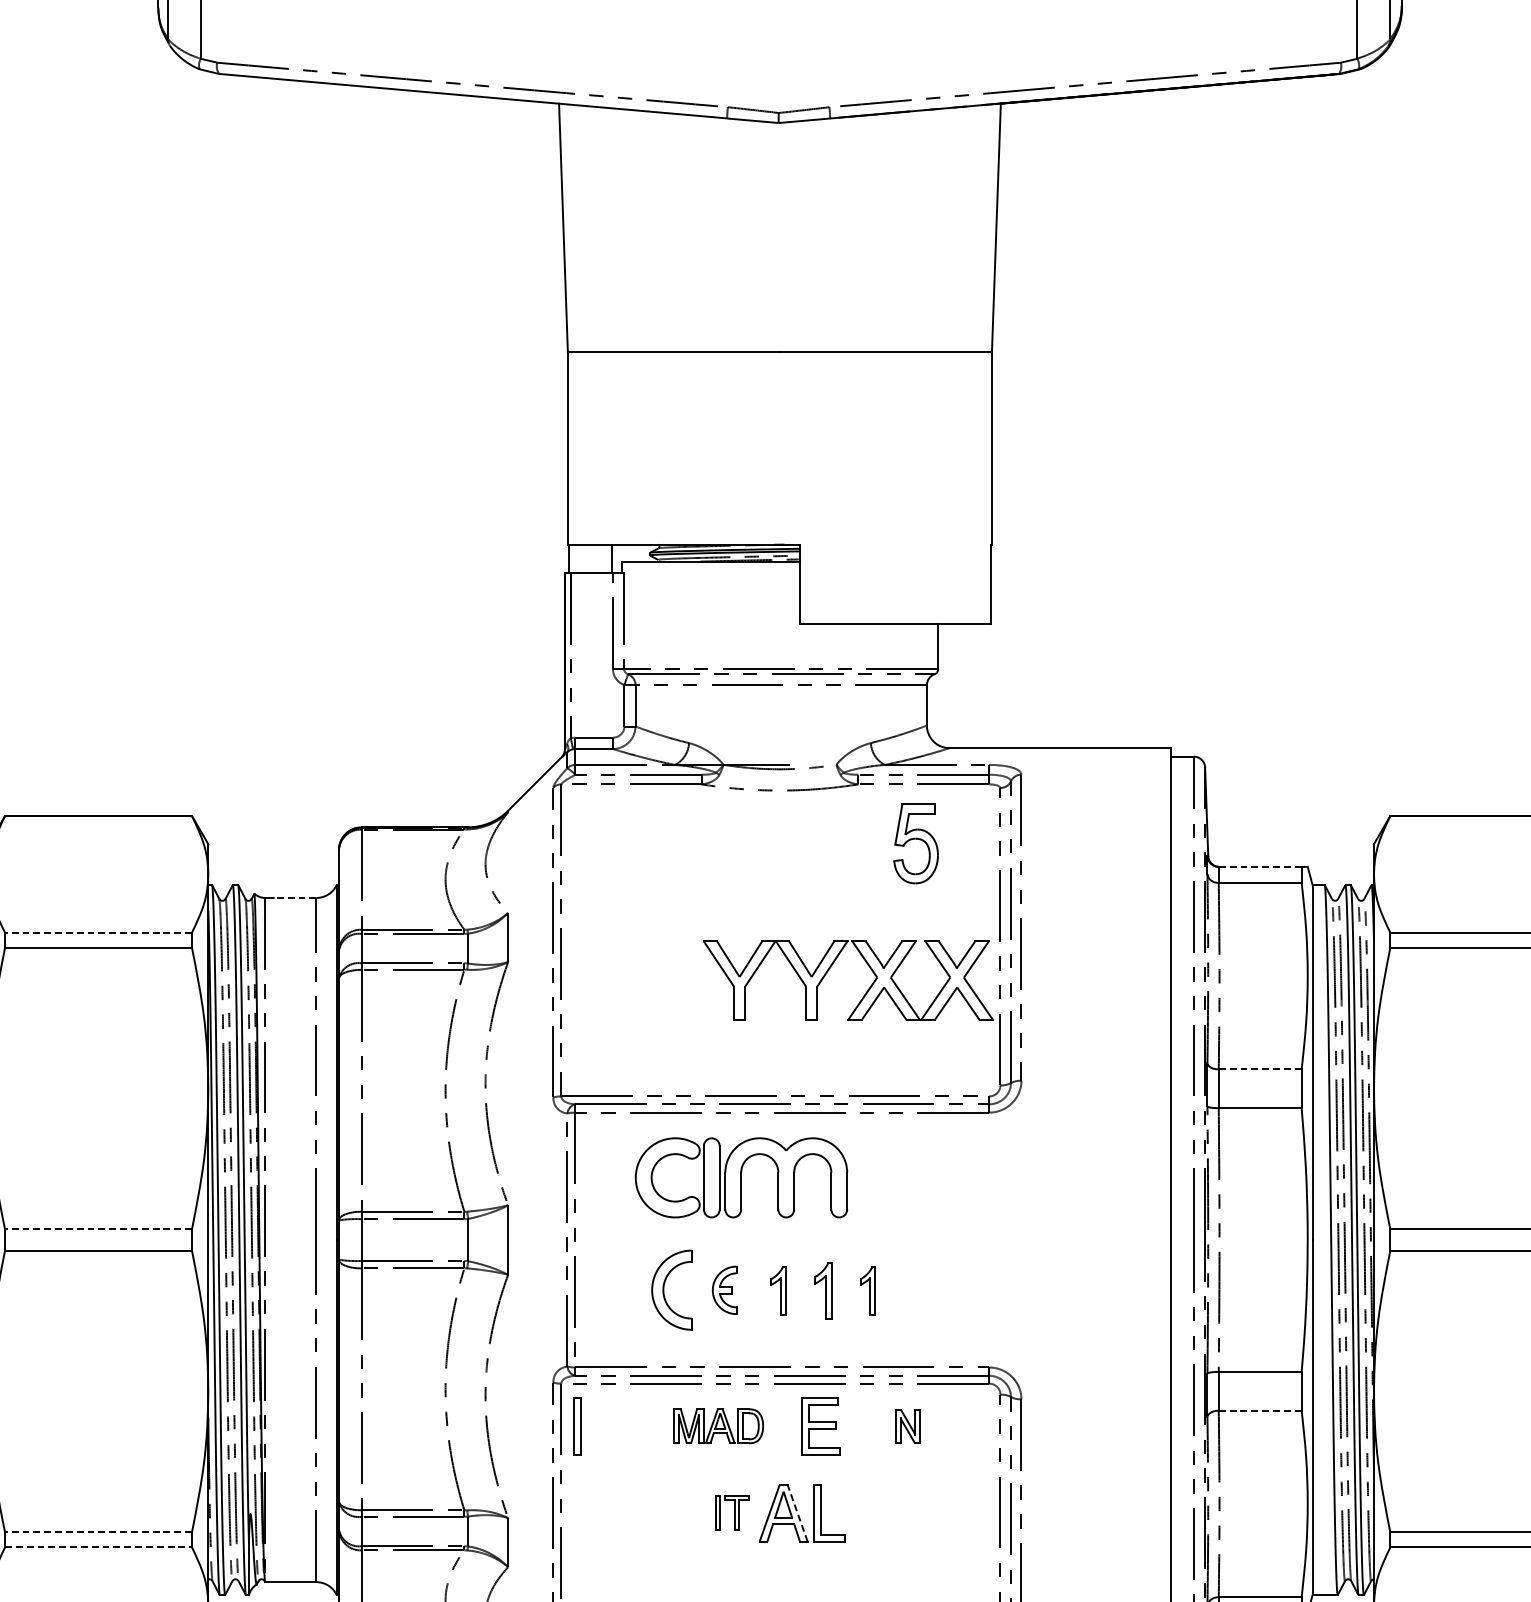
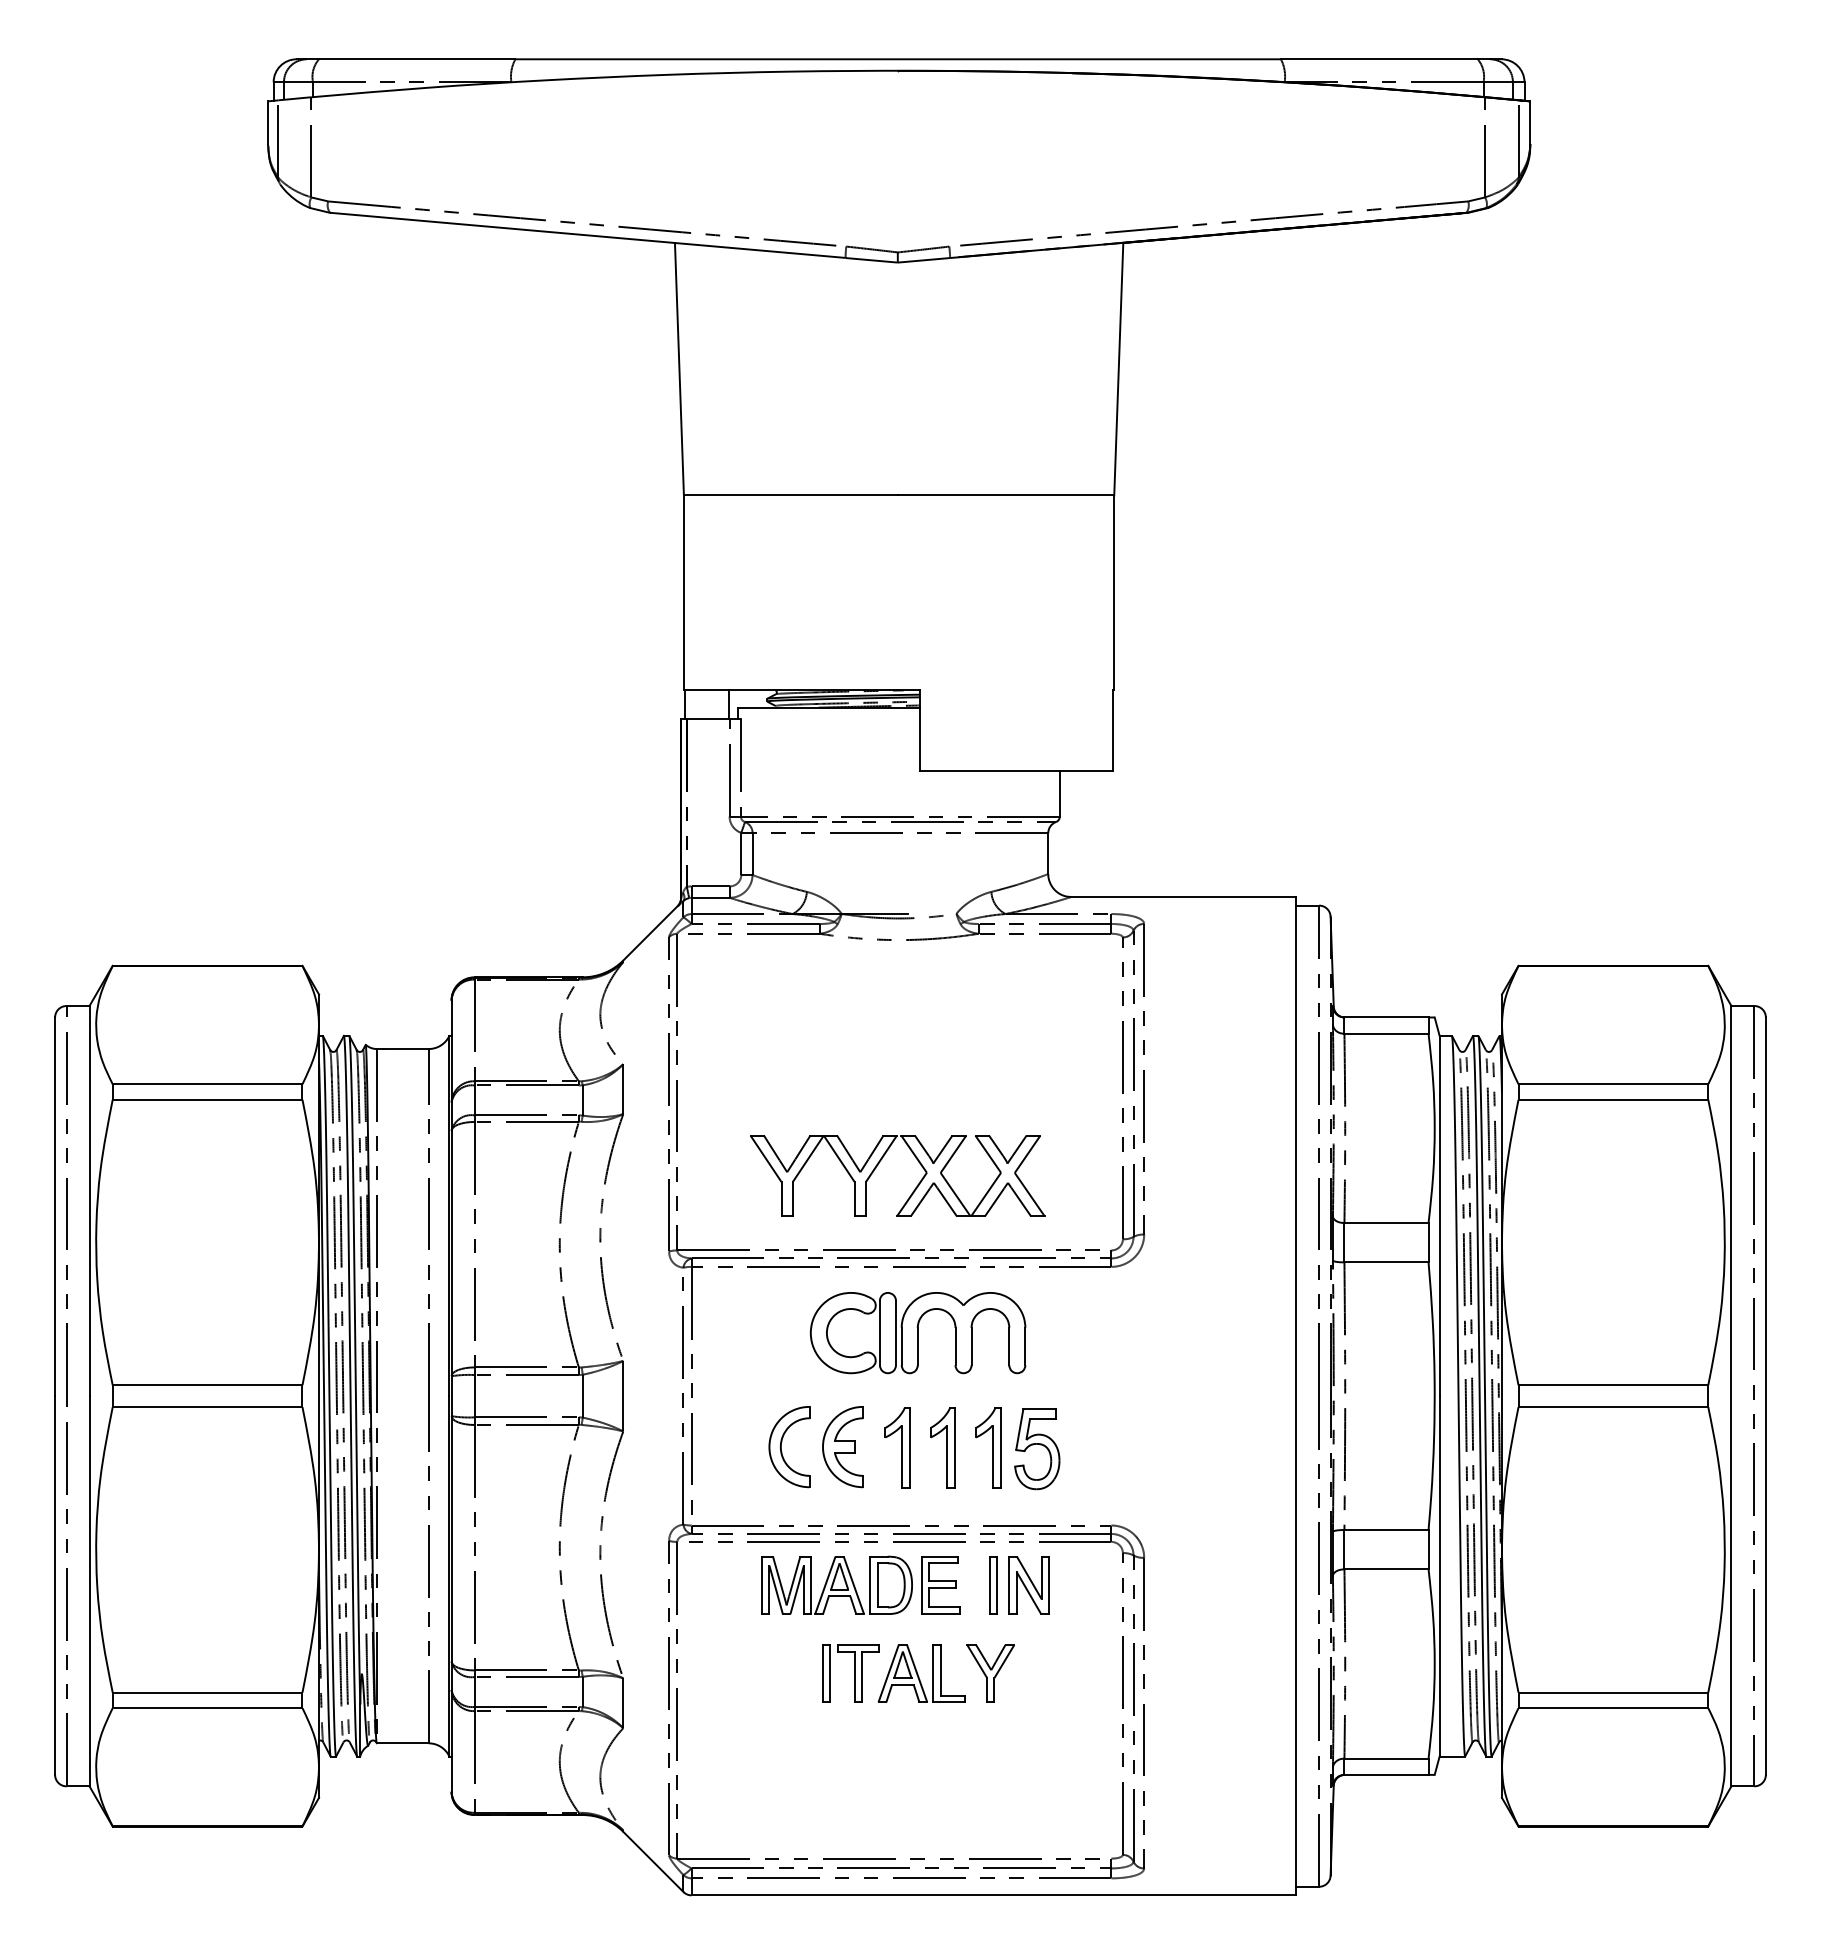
part: (916, 844) -> (1037, 1449), moved
line: (1260, 866) -> (1386, 1017), dashed -> solid
line: (295, 898) -> (407, 1049), dashed -> solid
line: (98, 932) -> (207, 1084), dashed -> solid
part: (831, 967) -> (880, 1162), moved
line: (1260, 1069) -> (1386, 1223), dashed -> solid
part: (740, 1178) -> (917, 1333), moved
line: (98, 1229) -> (207, 1385), dashed -> solid
part: (724, 1290) -> (842, 1447), size x1.67
part: (778, 1290) -> (897, 1447), size x1.67
part: (822, 1290) -> (942, 1447), size x1.43
part: (868, 1290) -> (988, 1447), size x1.67
line: (1261, 1410) -> (1387, 1569), dashed -> solid
part: (718, 1425) -> (836, 1584), size x1.67
part: (577, 1426) -> (993, 1585), moved
part: (907, 1426) -> (1028, 1585), size x1.67
part: (732, 1513) -> (850, 1673), size x1.67
line: (798, 1513) -> (917, 1673), dashed -> solid
part: (869, 1513) -> (990, 1673), added
line: (98, 1532) -> (207, 1692), dashed -> solid
line: (98, 1547) -> (207, 1708), dashed -> solid

